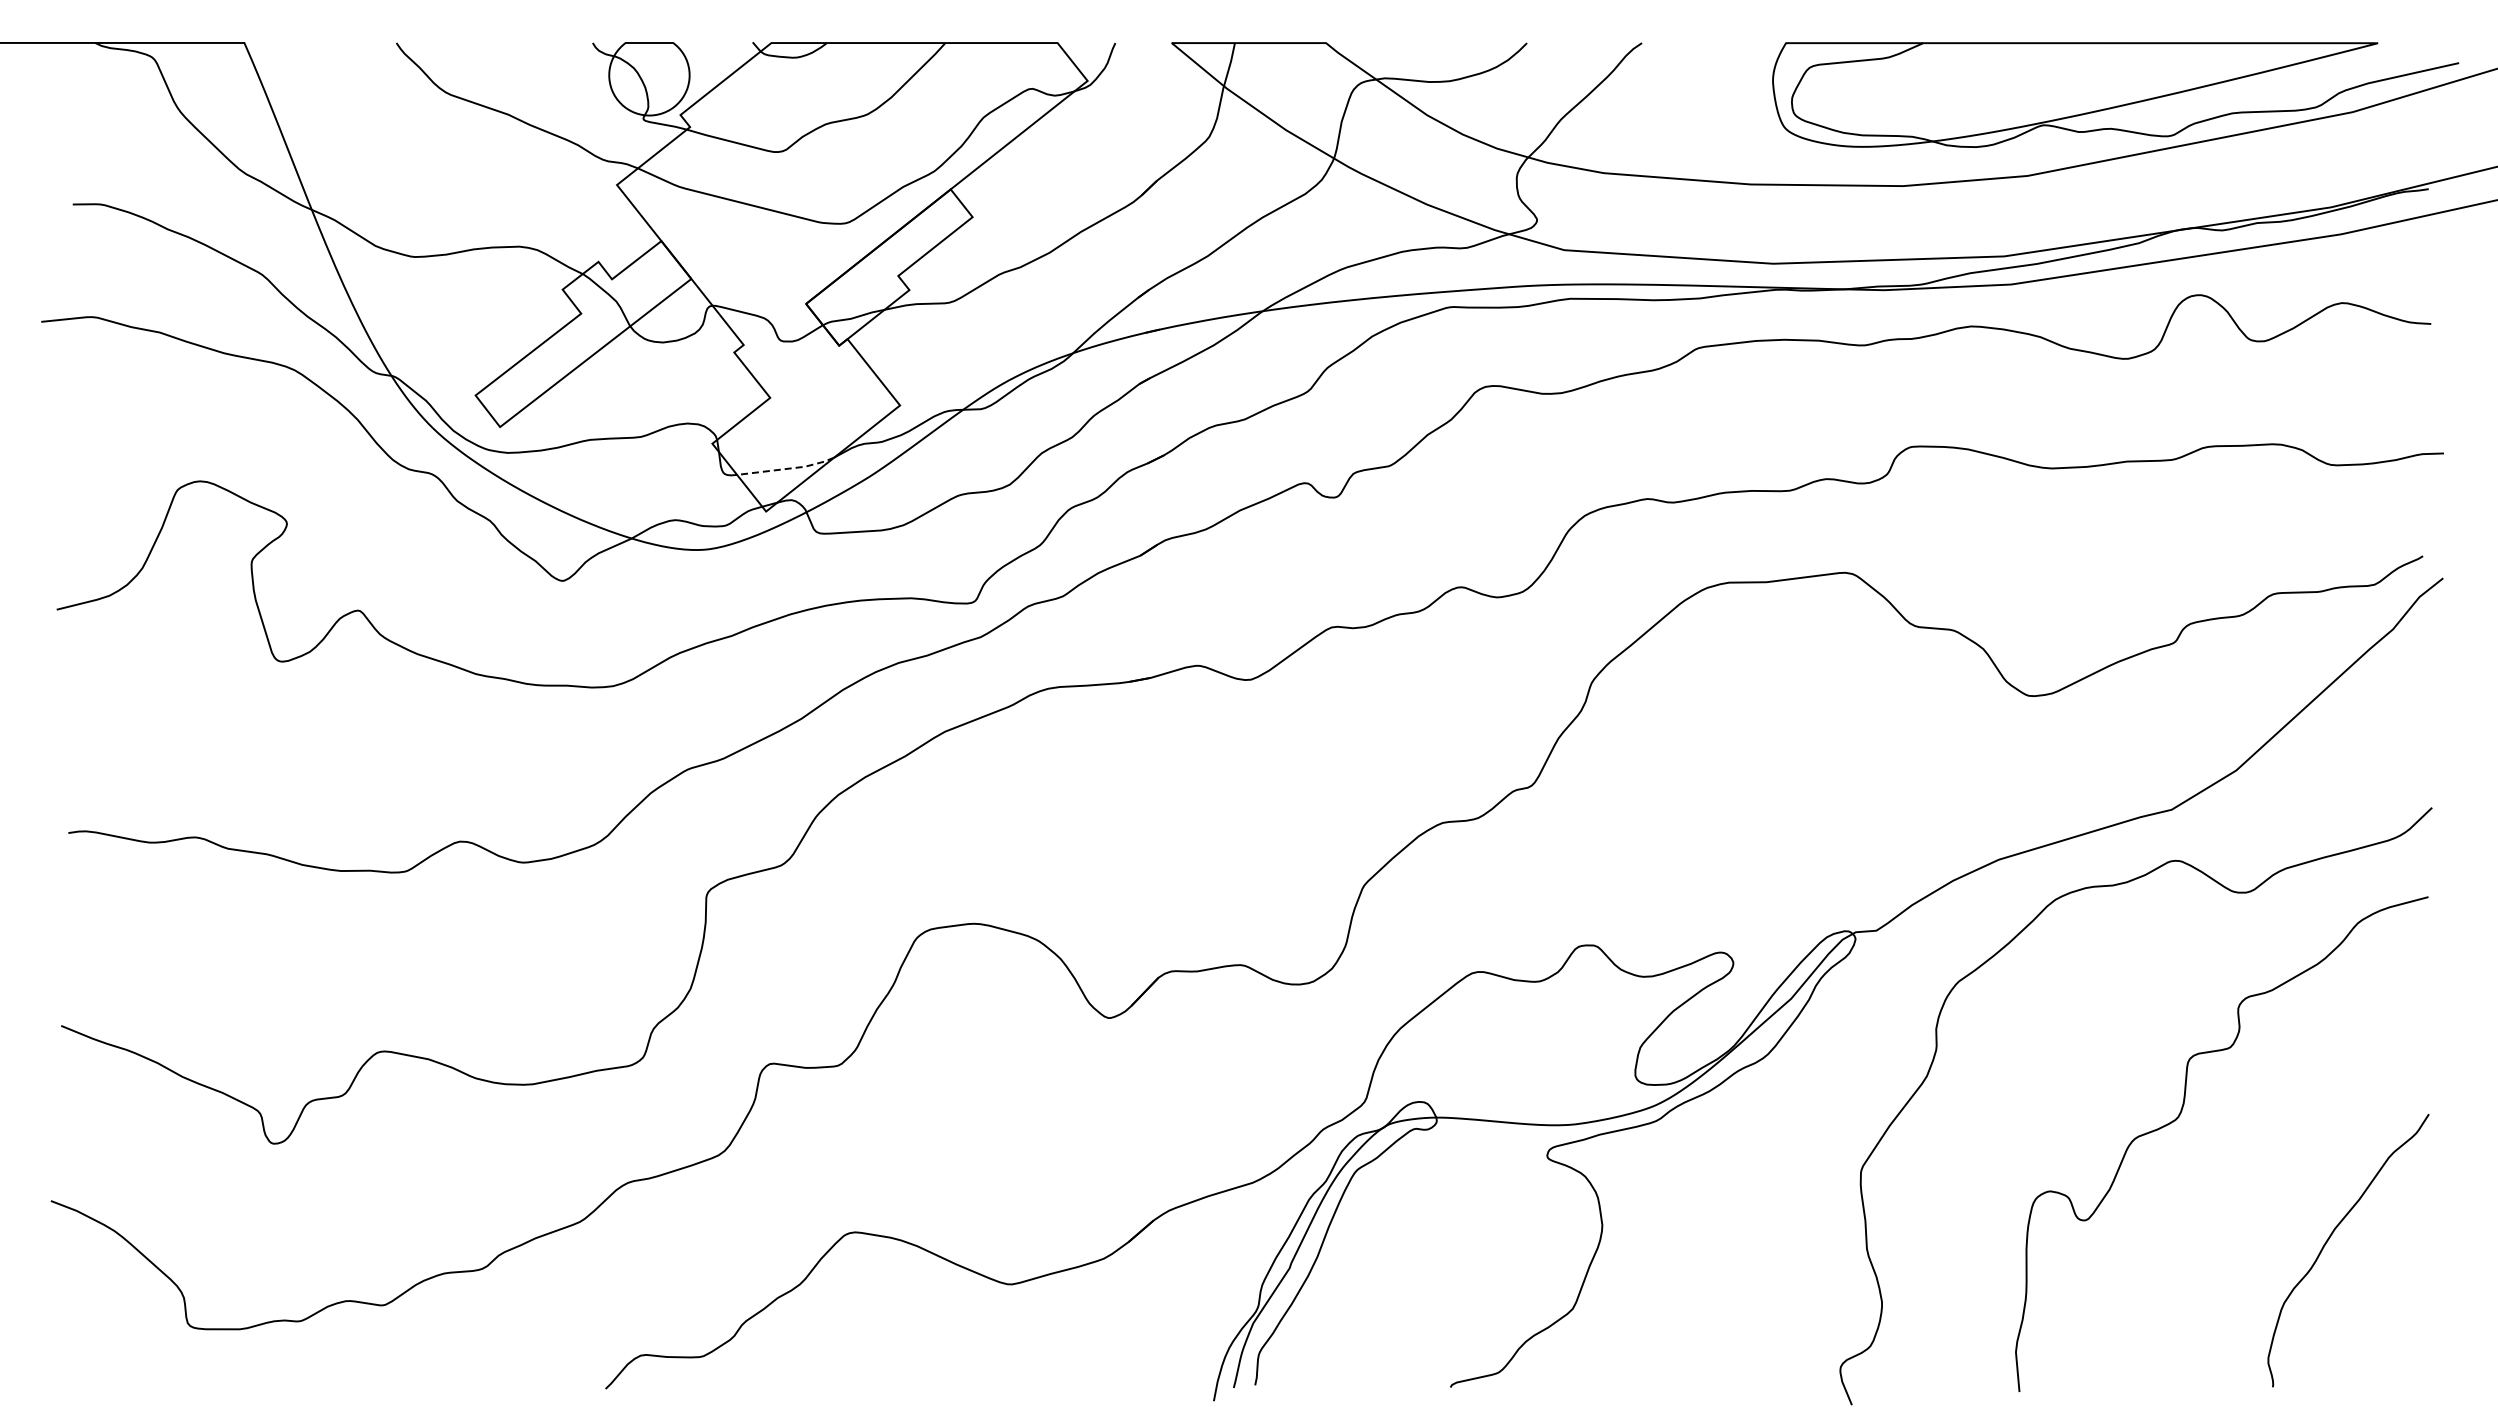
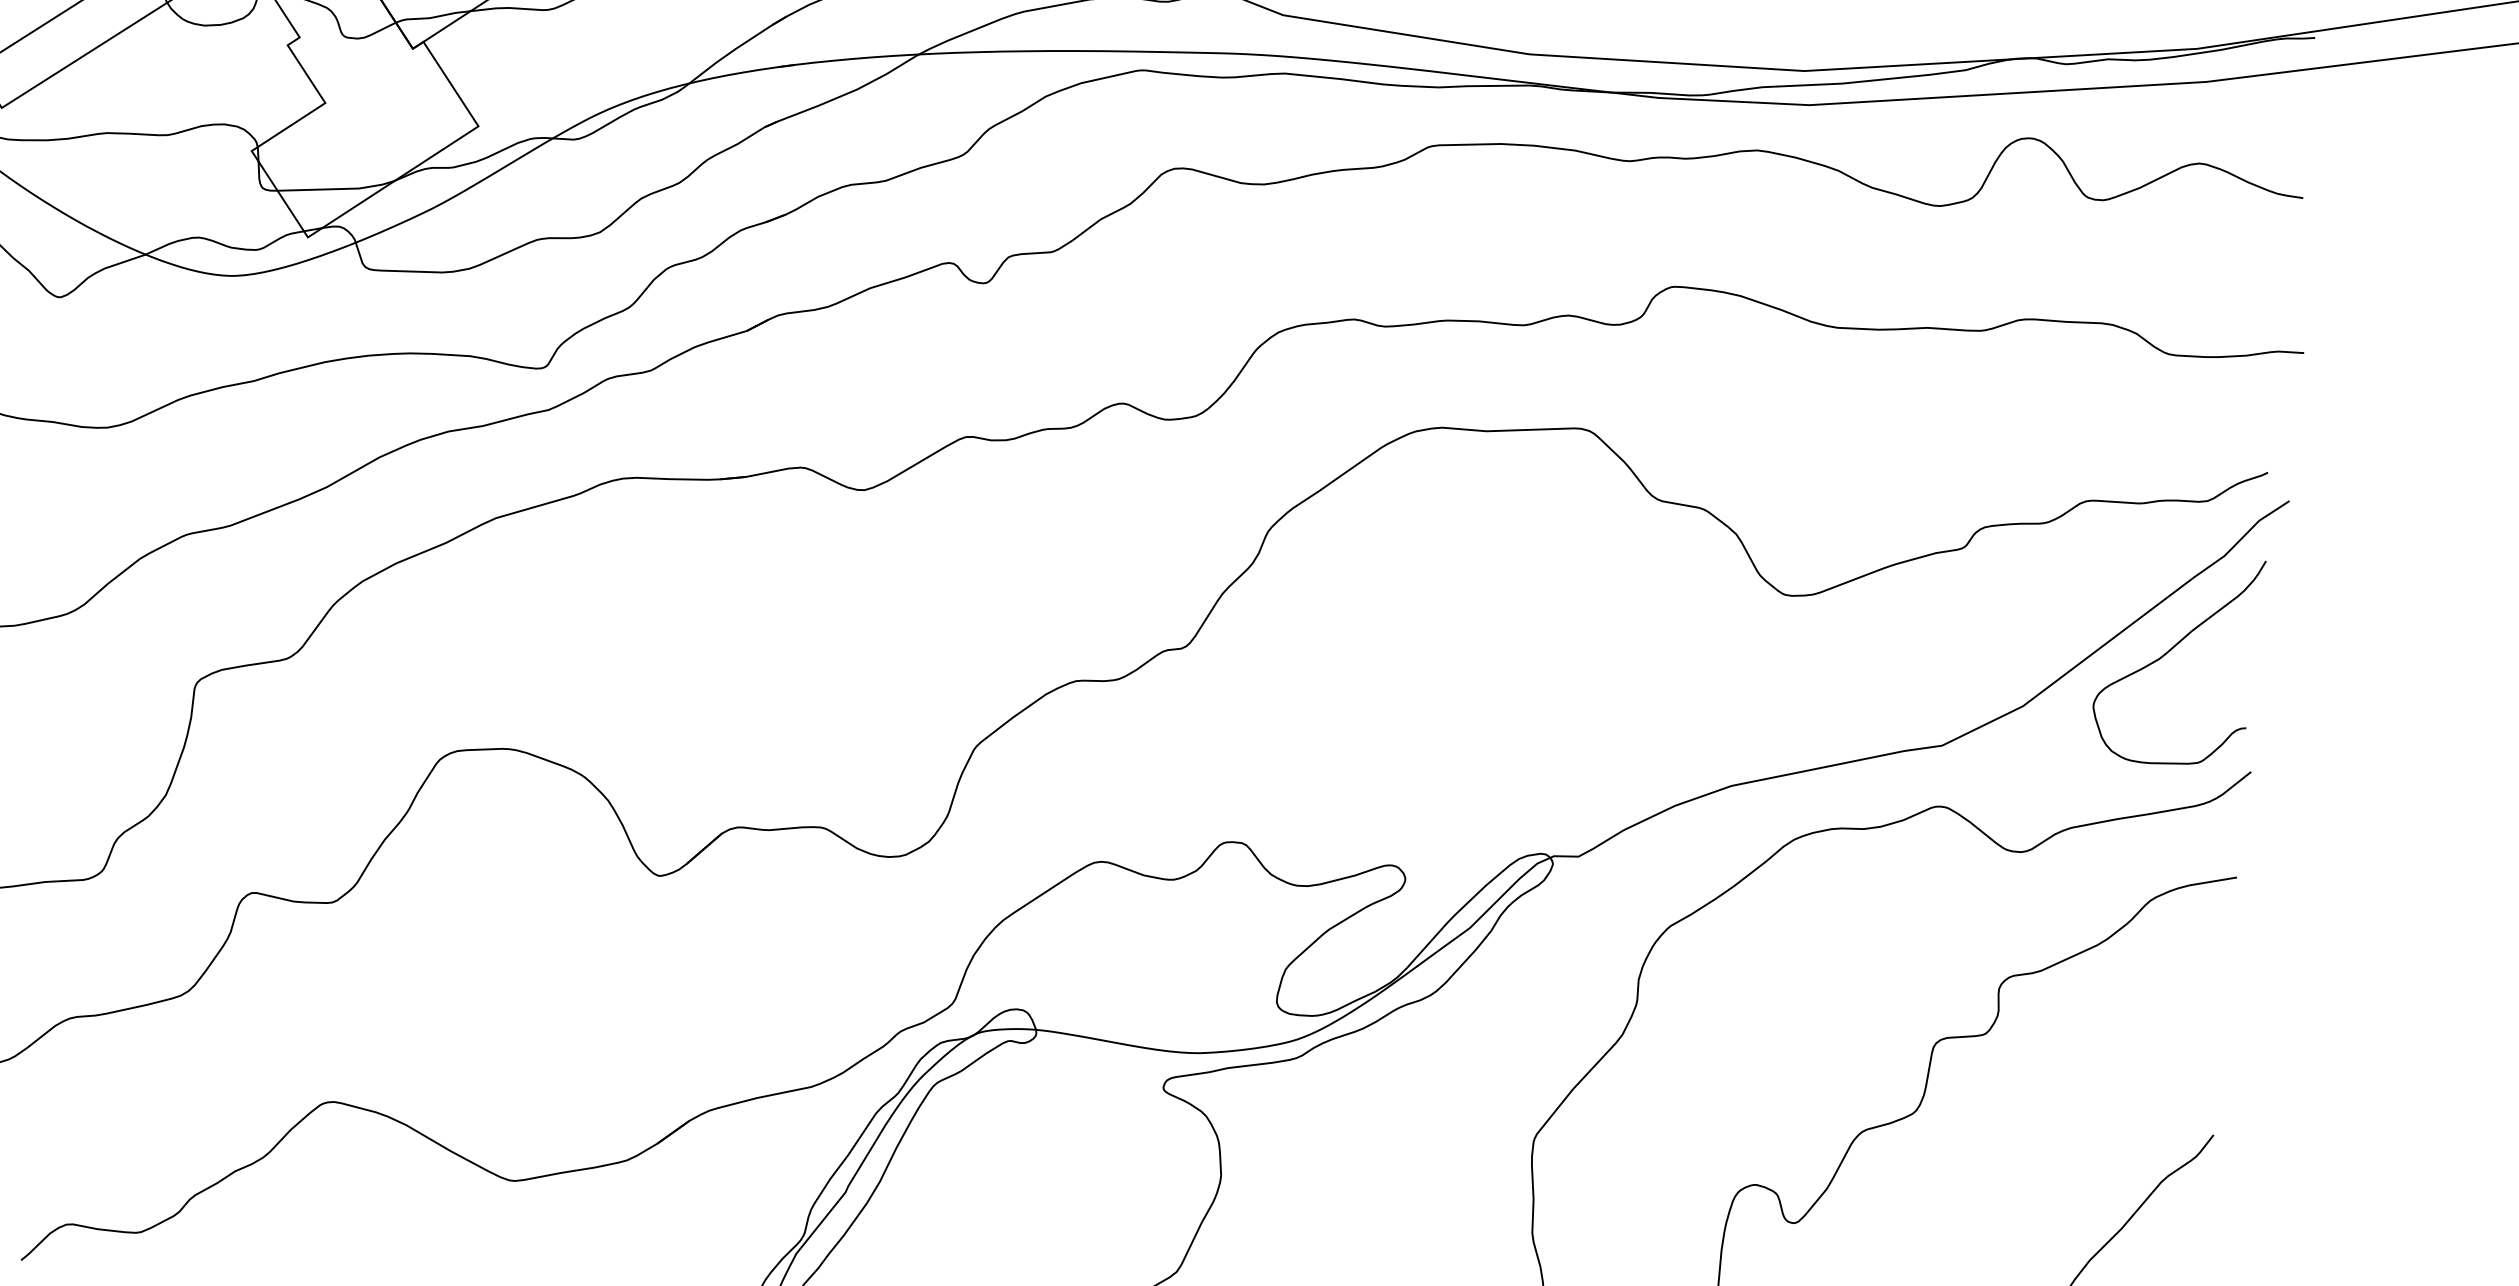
line: (787, 468) -> (338, 188), dashed -> solid
curve: (2355, 713) -> (2170, 651), added

